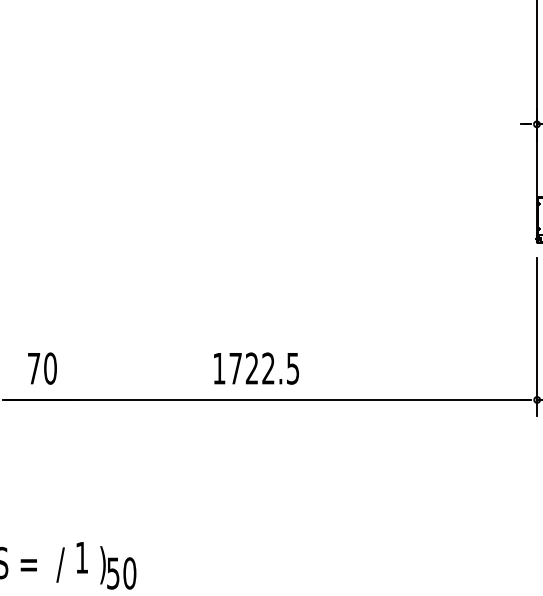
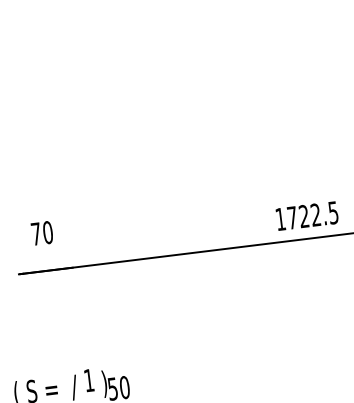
text: (42, 368) -> (42, 233), moved
text: (256, 368) -> (307, 216), moved

